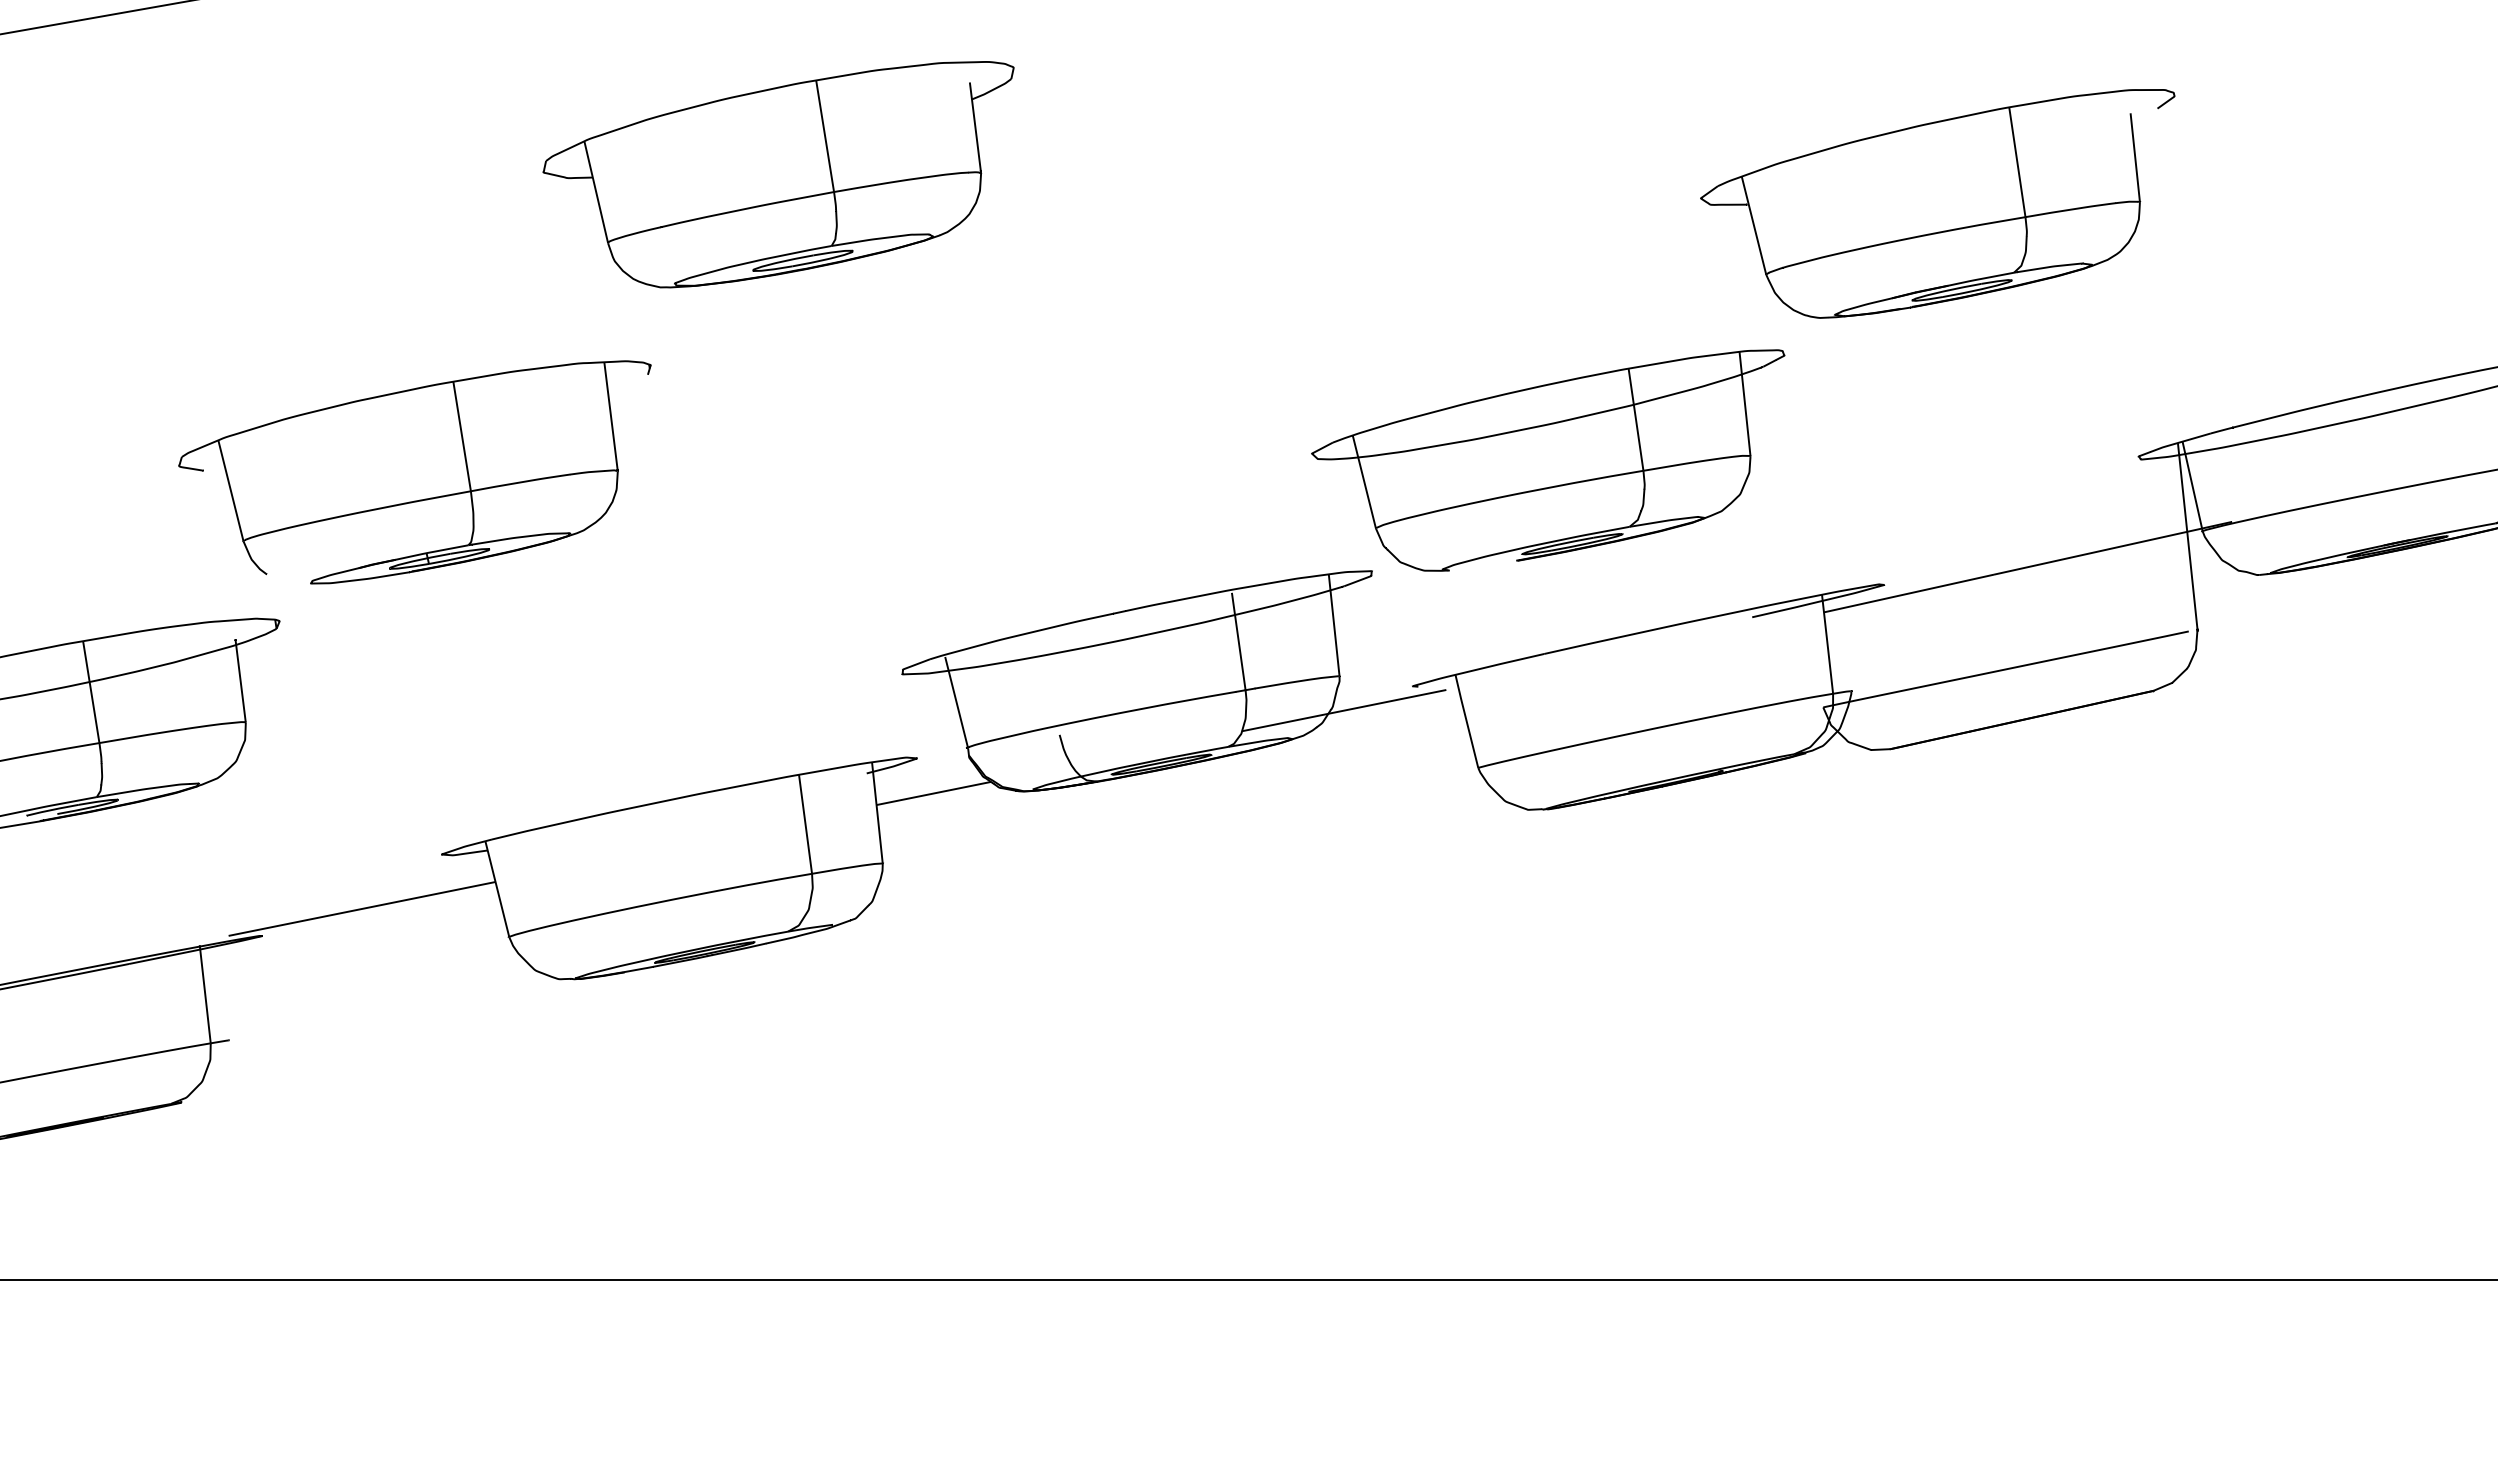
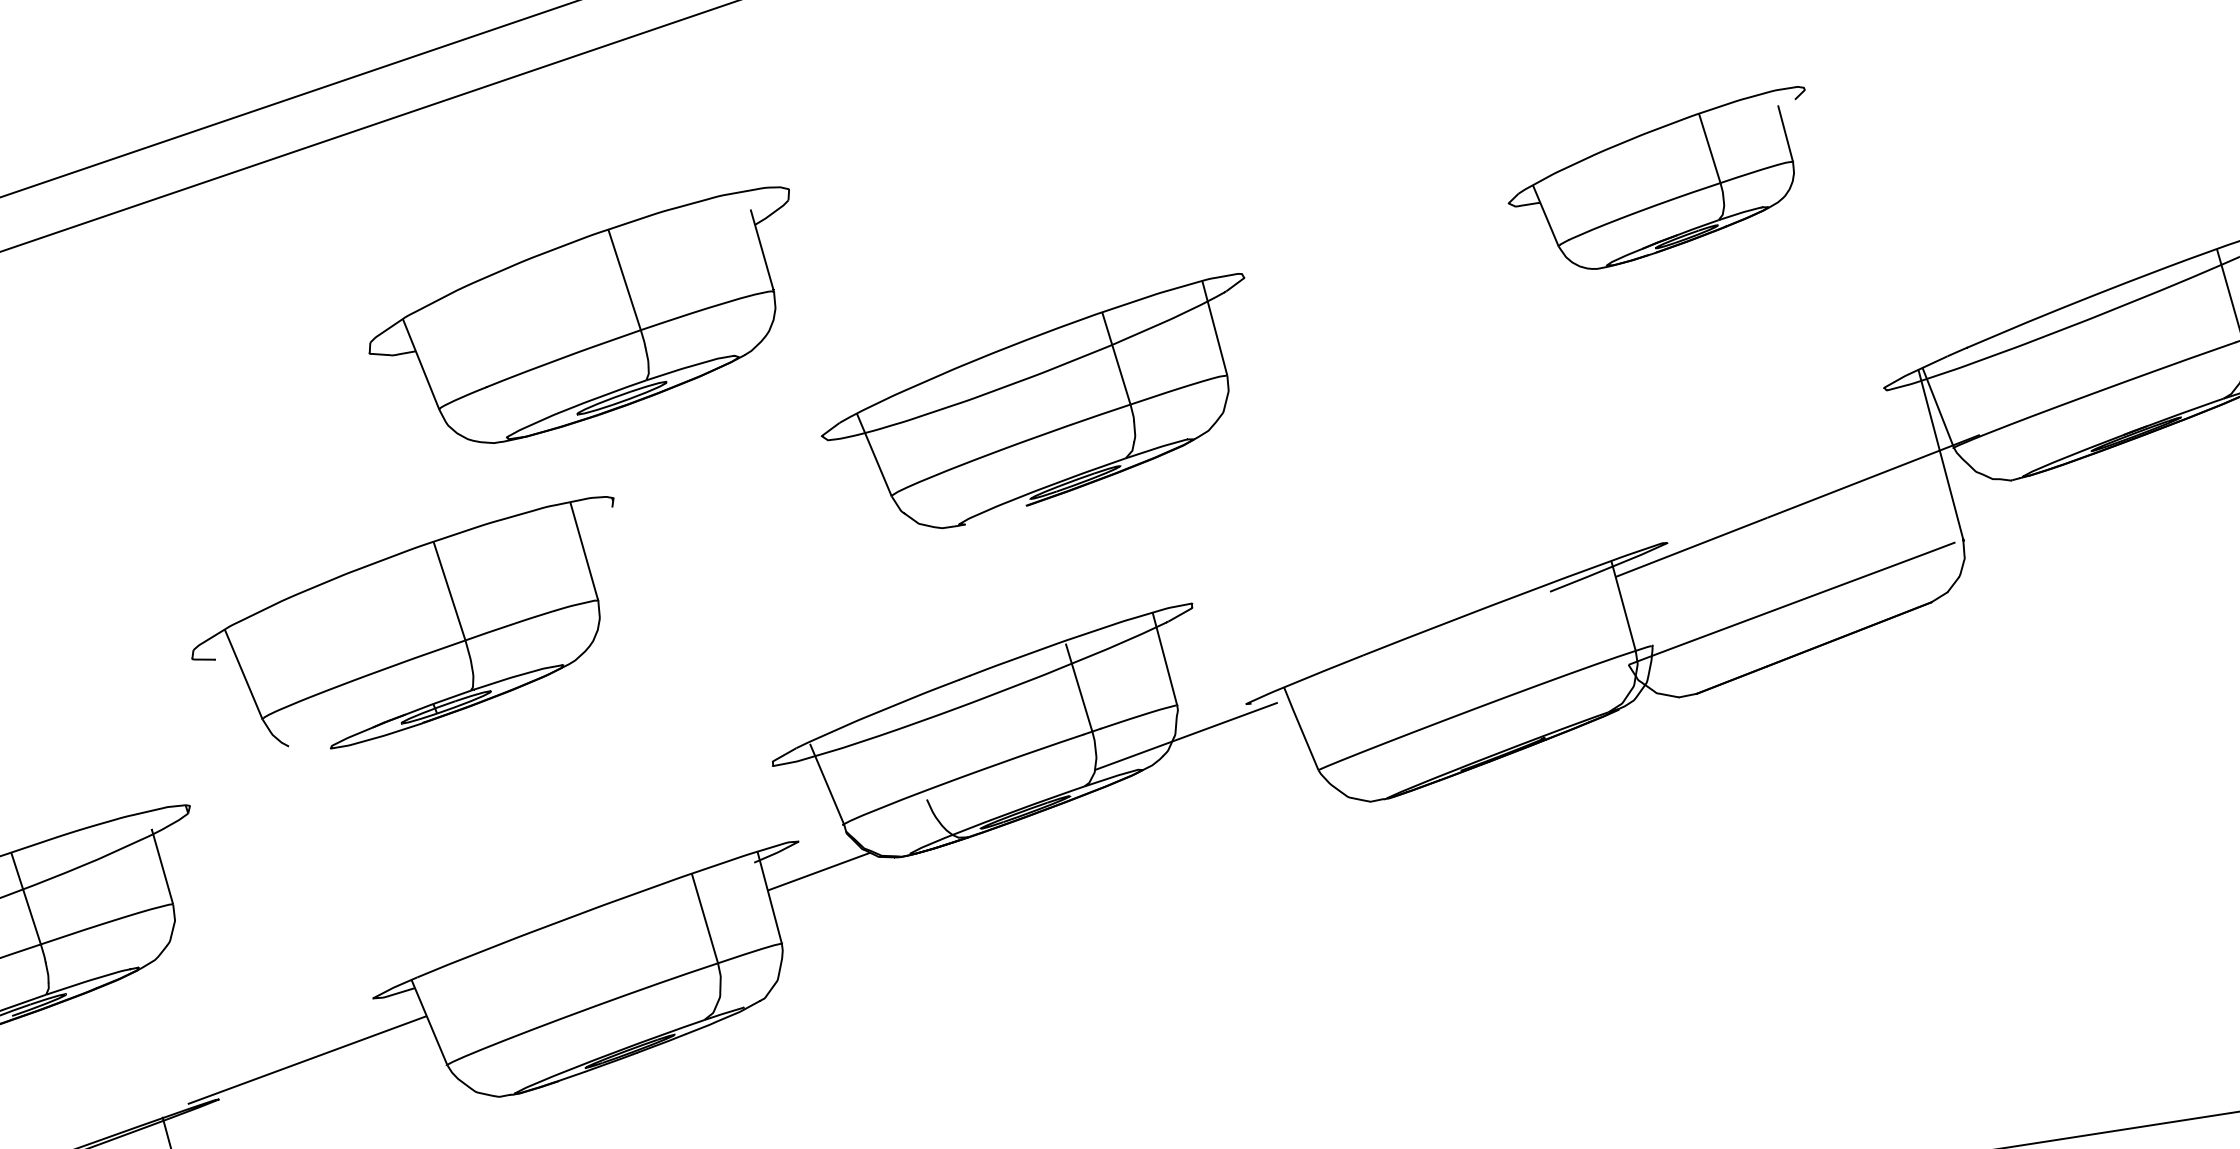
part: (1937, 203) -> (1662, 182), size x0.7
part: (1548, 460) -> (1041, 408), moved
part: (414, 472) -> (410, 631), moved

